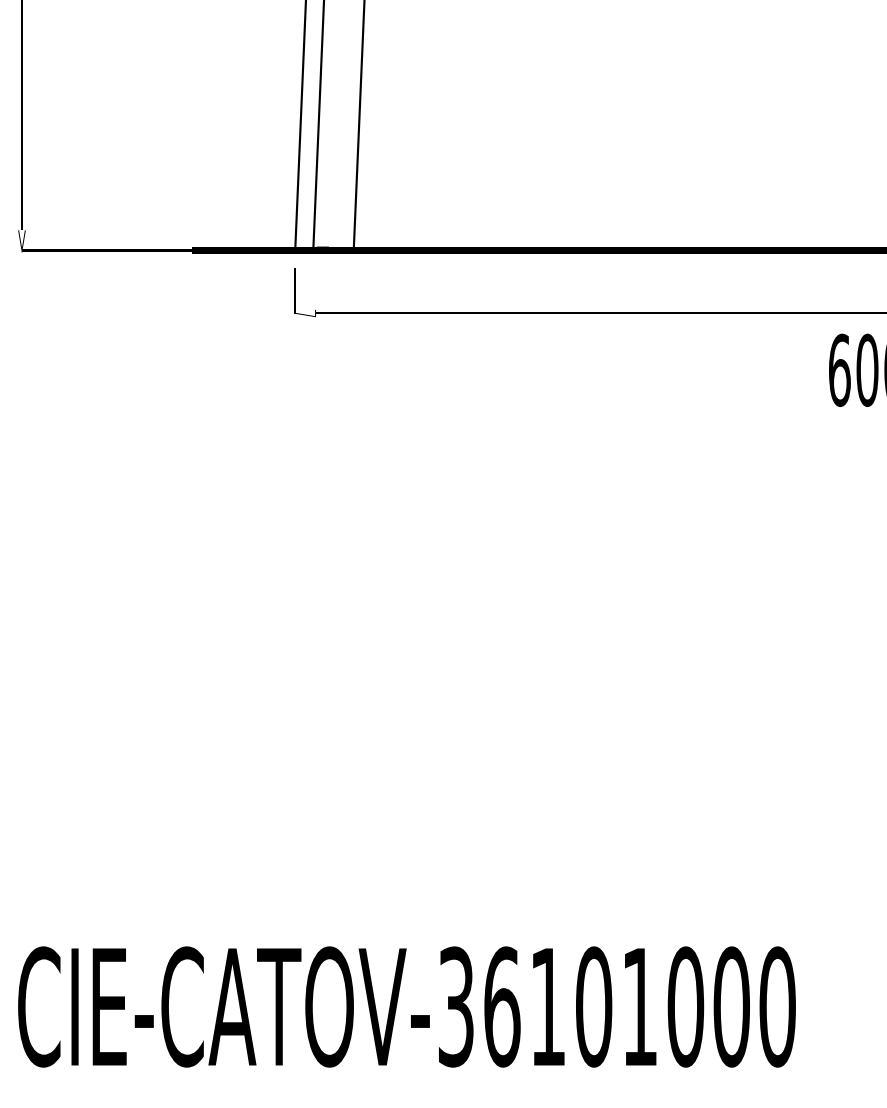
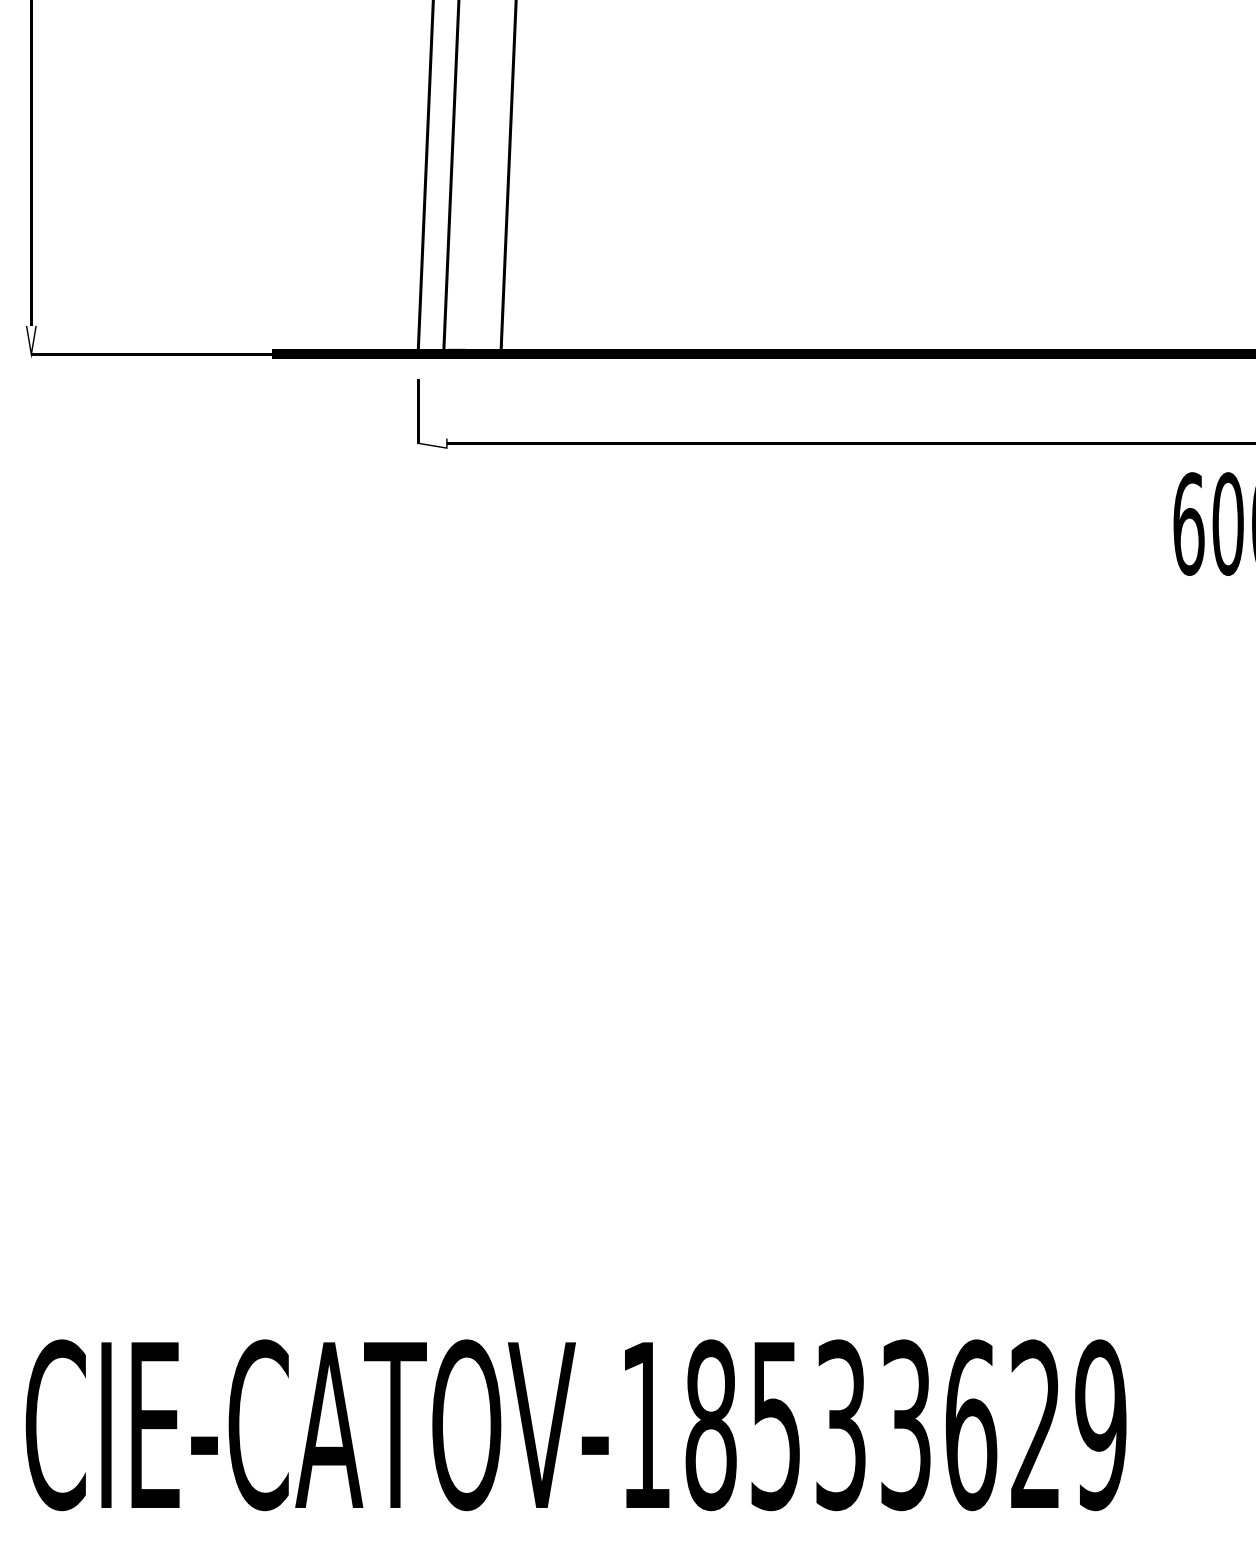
text: (617, 1006) -> (874, 1424), CIE-CATOV-36101000 -> CIE-CATOV-18533629

